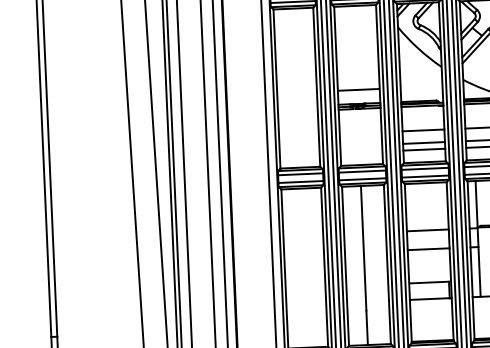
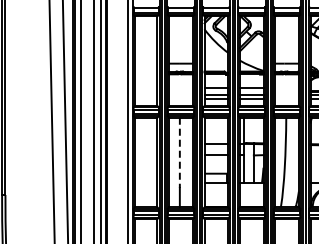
line: (363, 249) -> (179, 153), solid -> dashed

